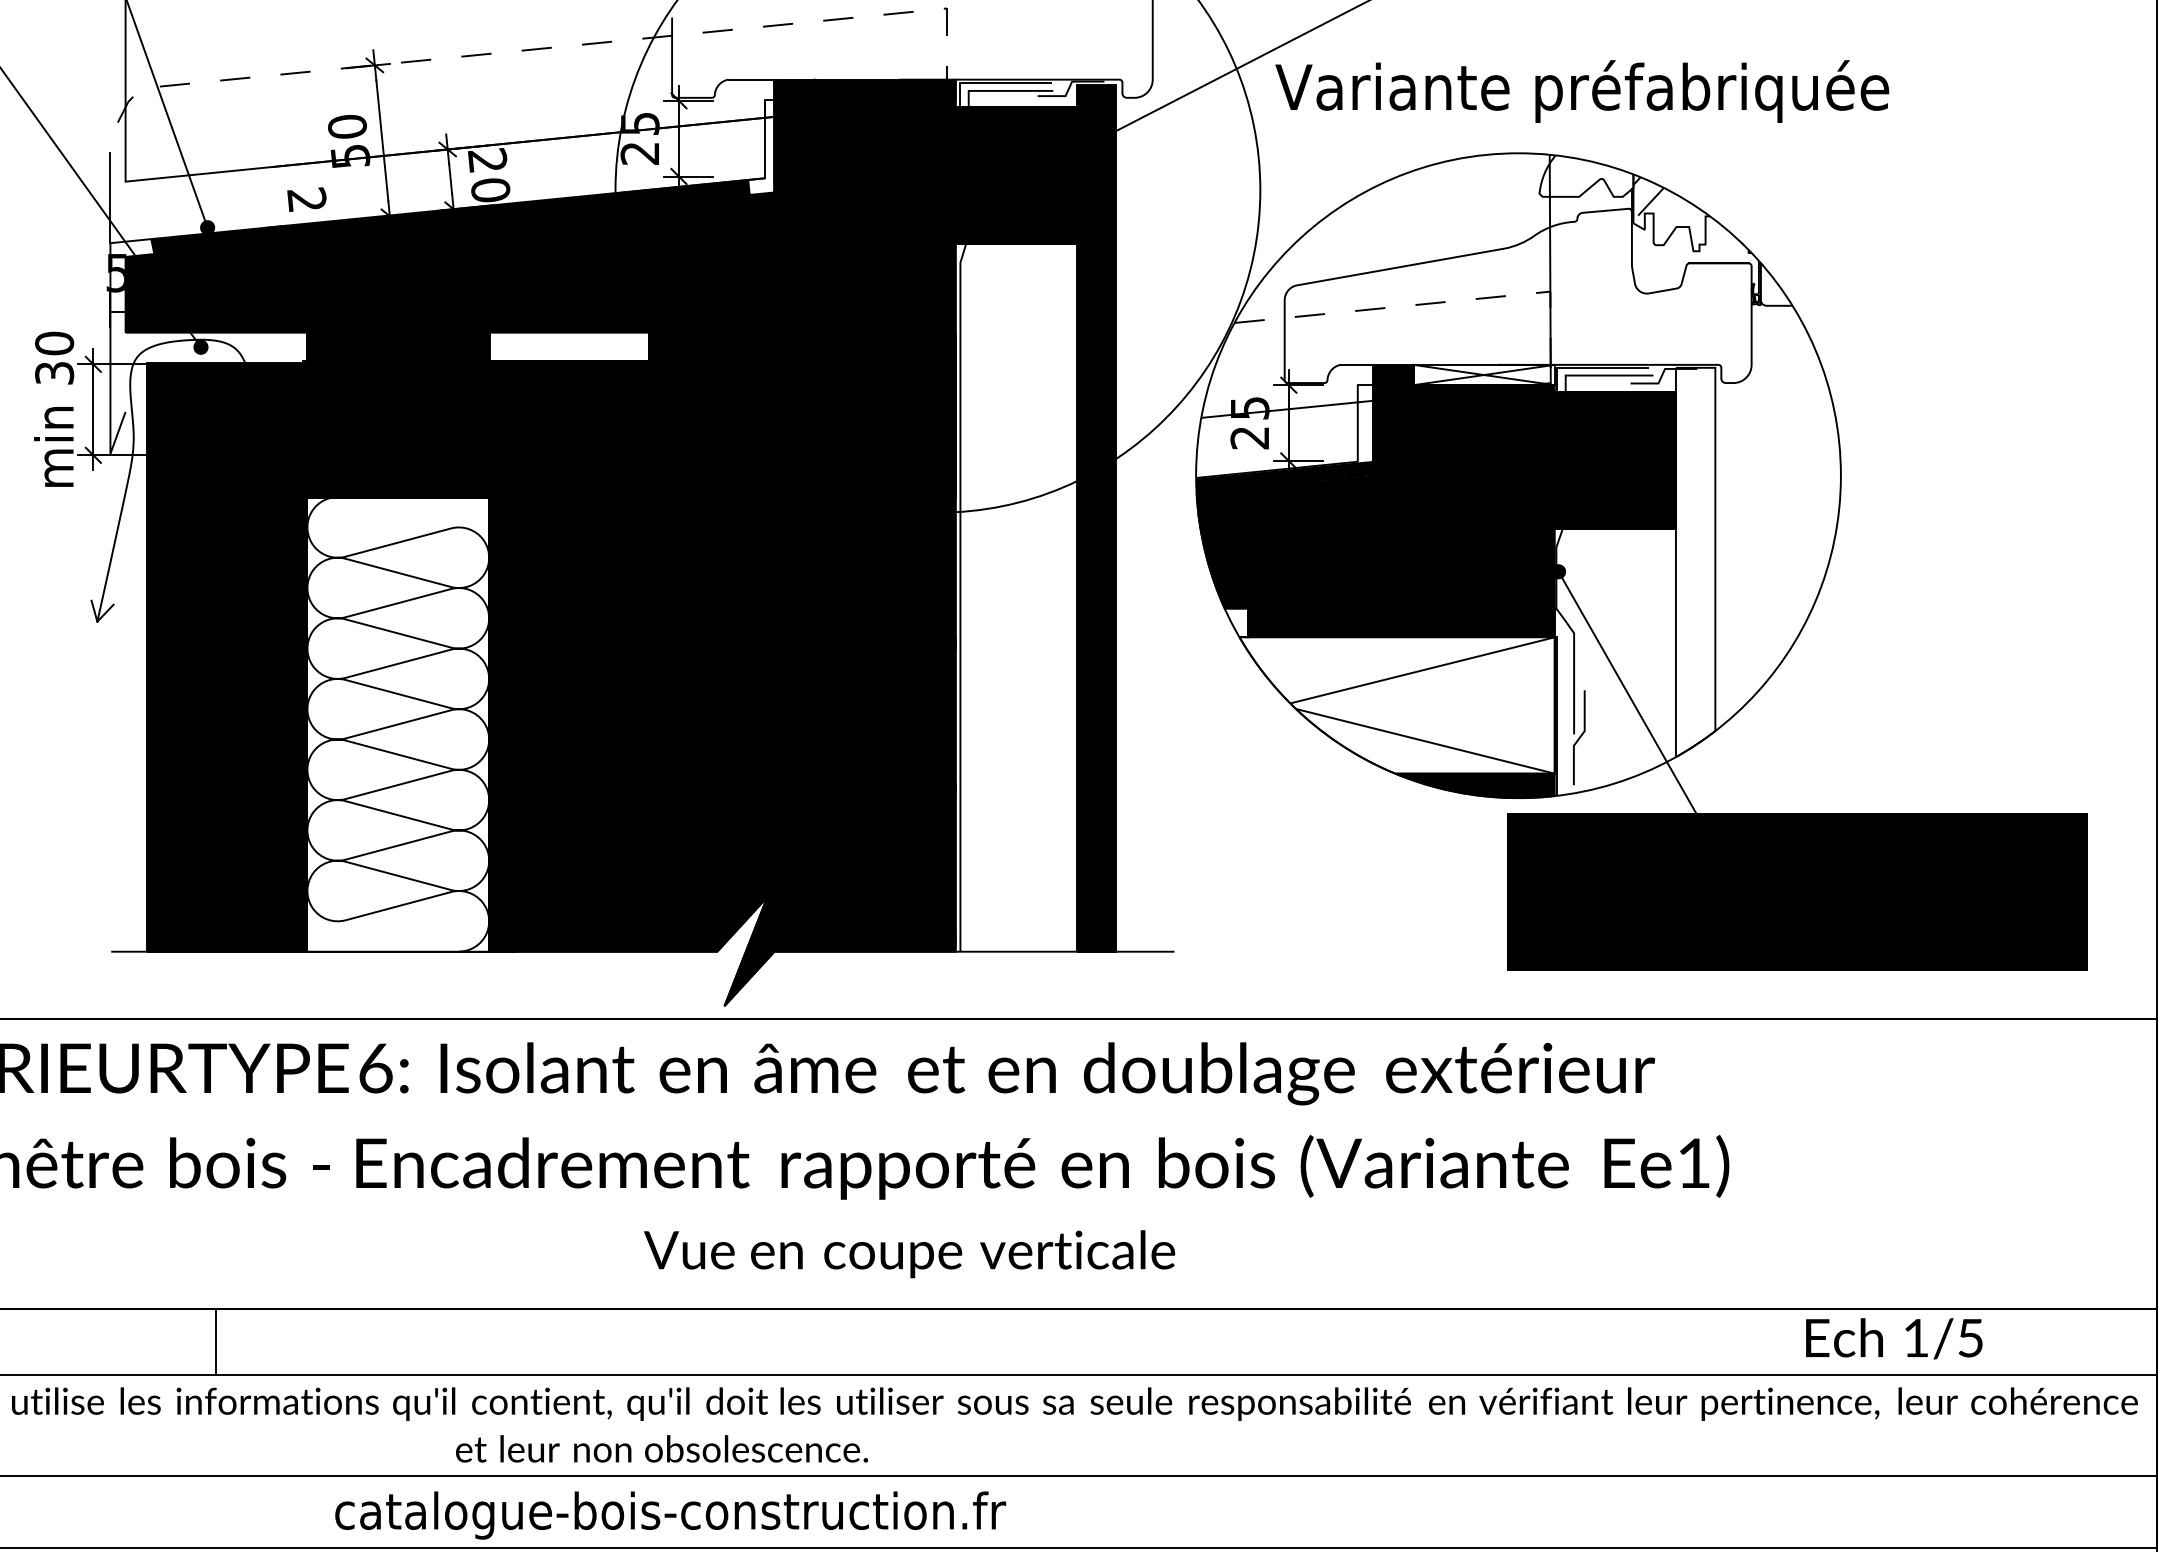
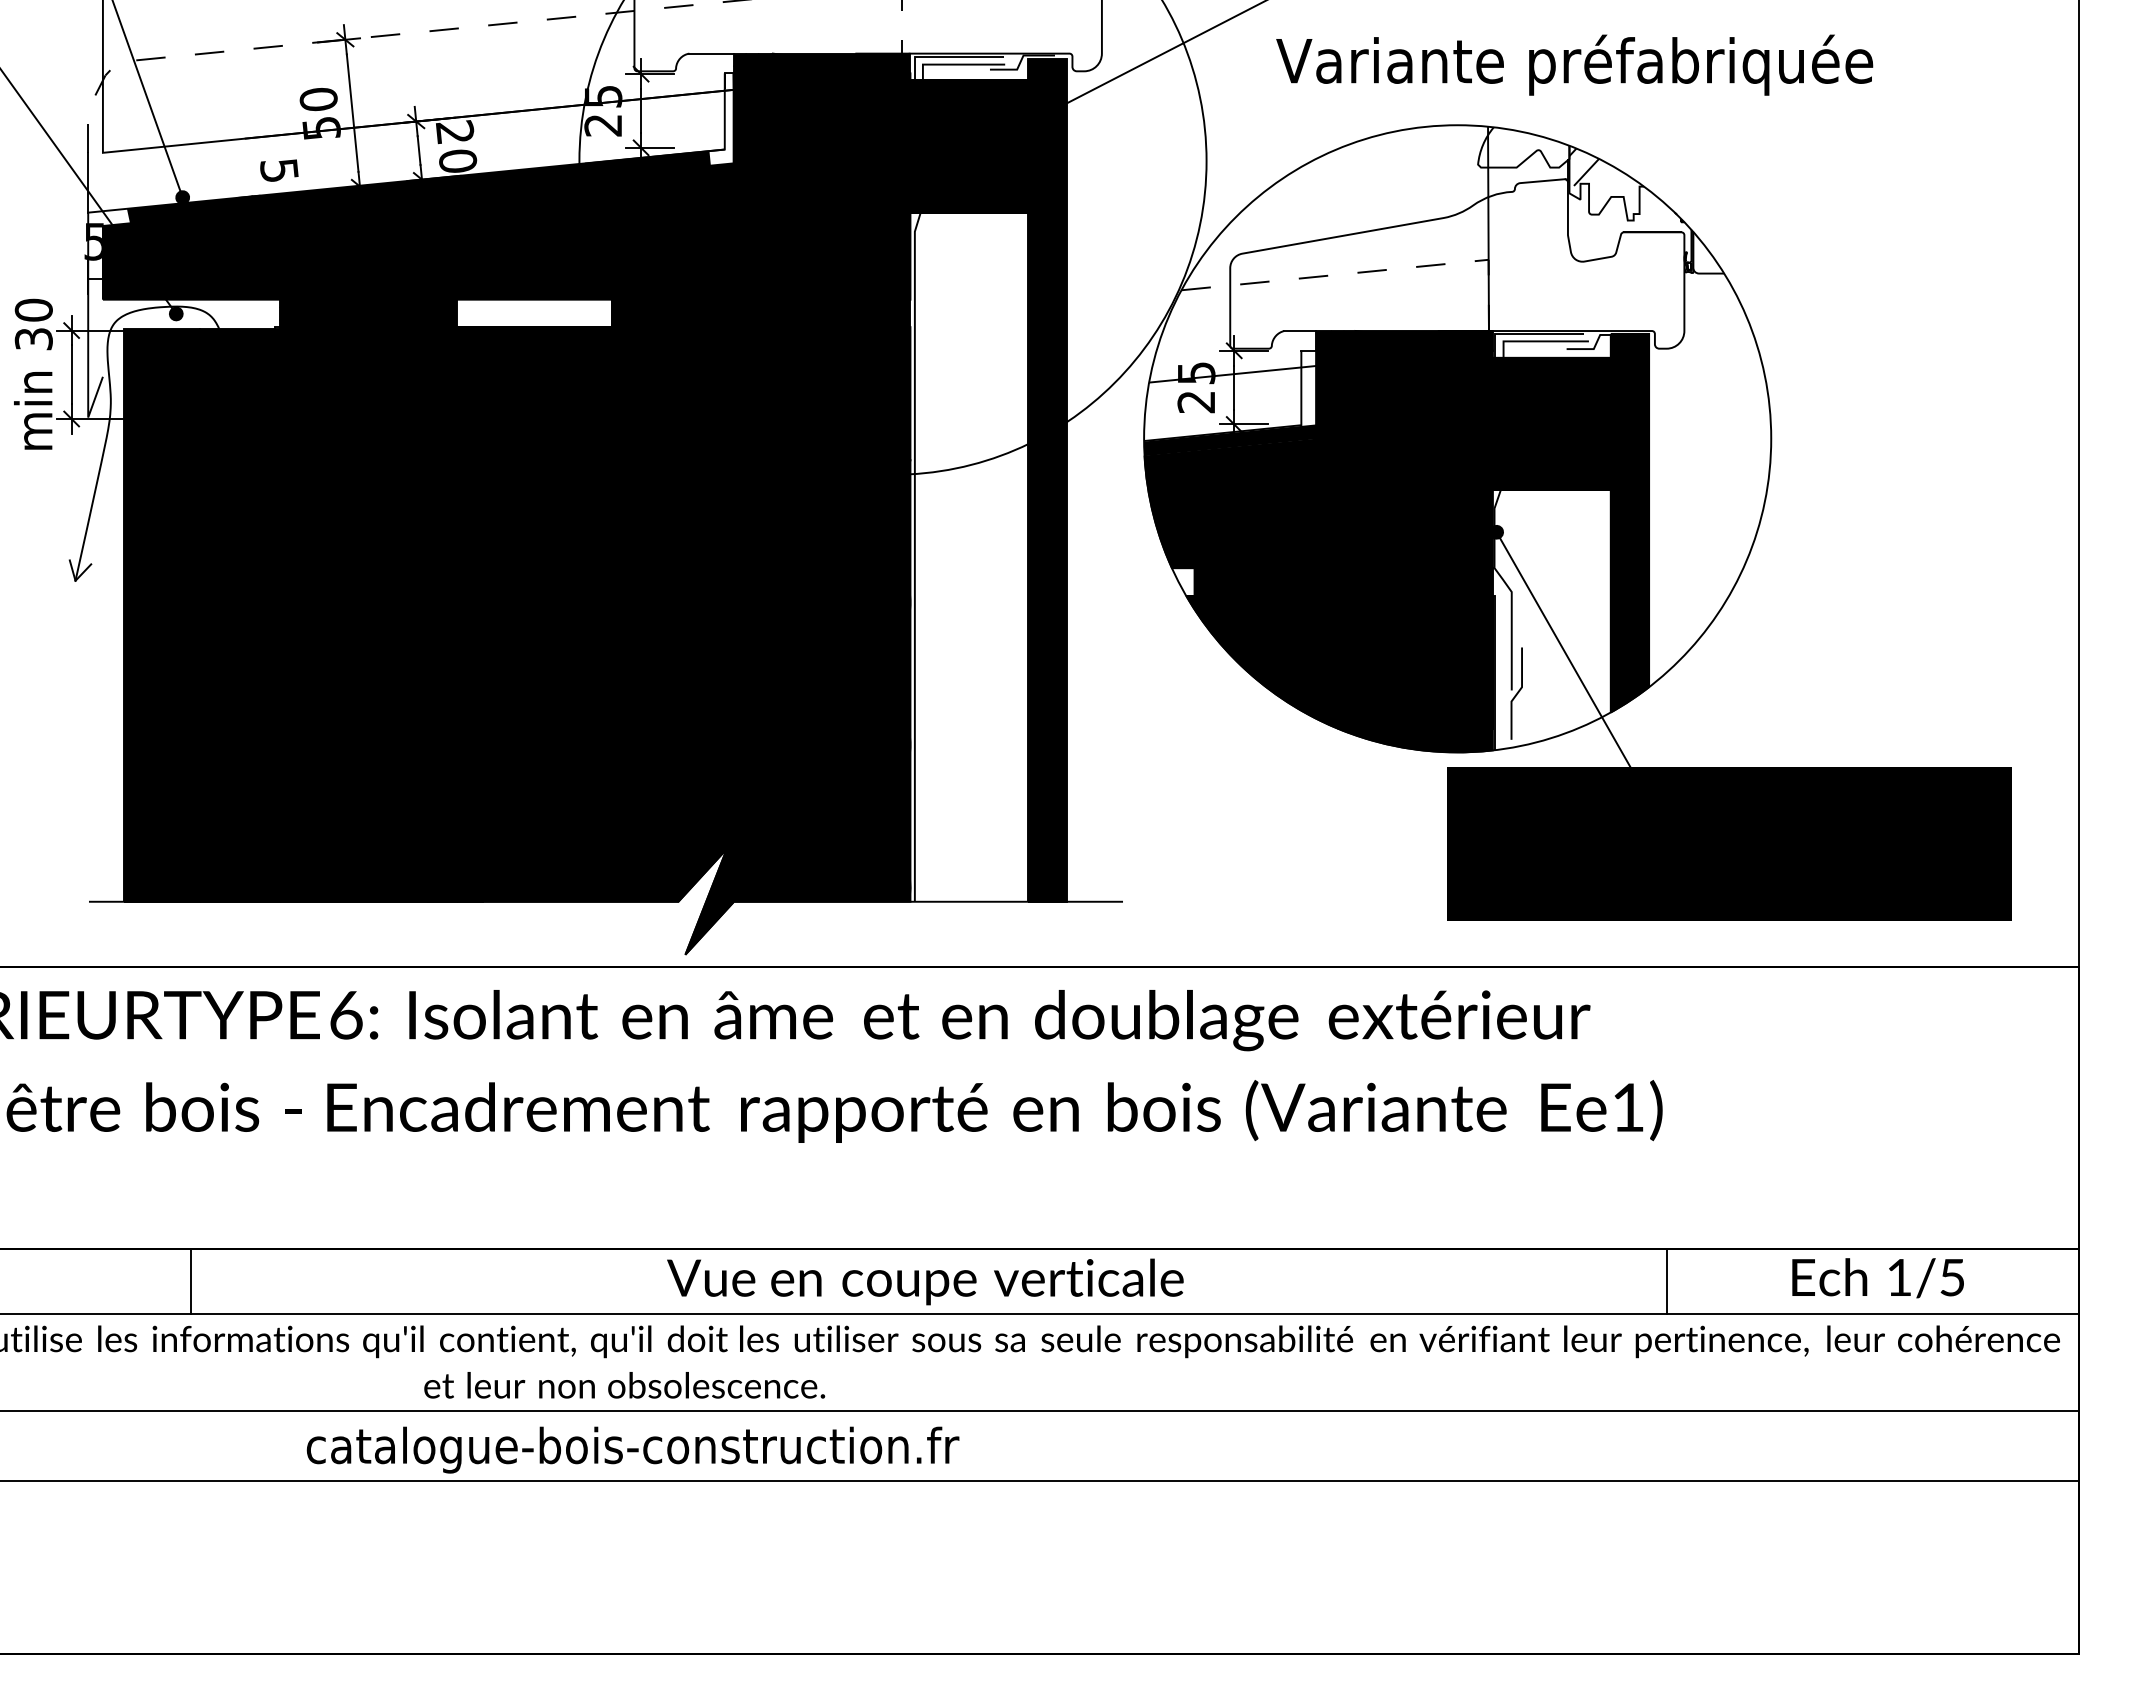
text: (1582, 90) -> (1574, 64), moved
text: (307, 199) -> (279, 170), 2 -> 5
fill: (1483, 374) -> (1423, 340), added
fill: (1695, 561) -> (1629, 522), added
fill: (1397, 704) -> (1339, 661), added
fill: (397, 724) -> (367, 680), added
text: (909, 1253) -> (925, 1281), moved
text: (1893, 1339) -> (1877, 1278), moved
line: (1733, 1341) -> (1666, 1280), added

